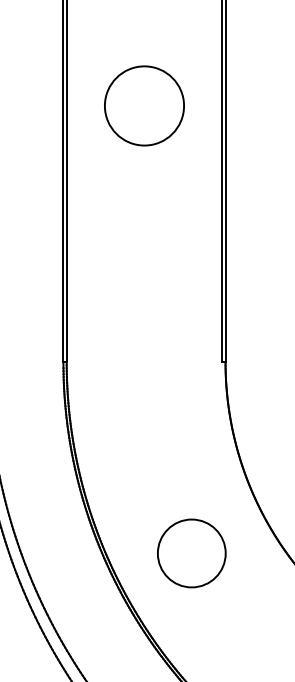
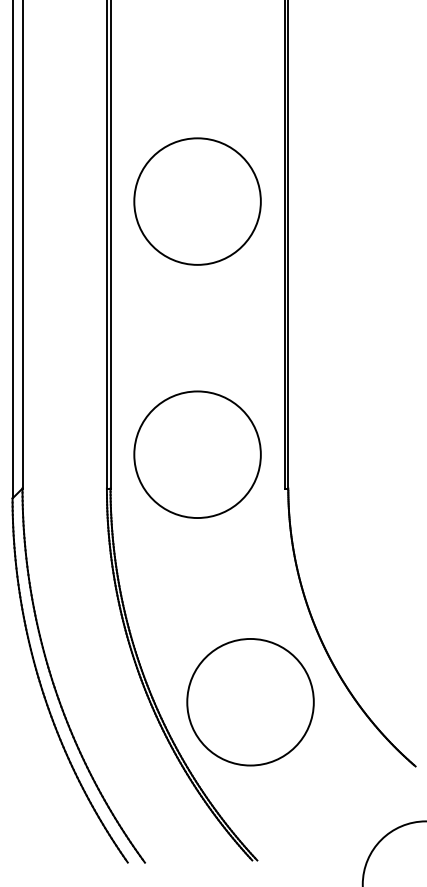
circle: (144, 105) -> (197, 201), size x1.43
circle: (144, 331) -> (197, 454), added
circle: (191, 553) -> (250, 702), size x1.67

